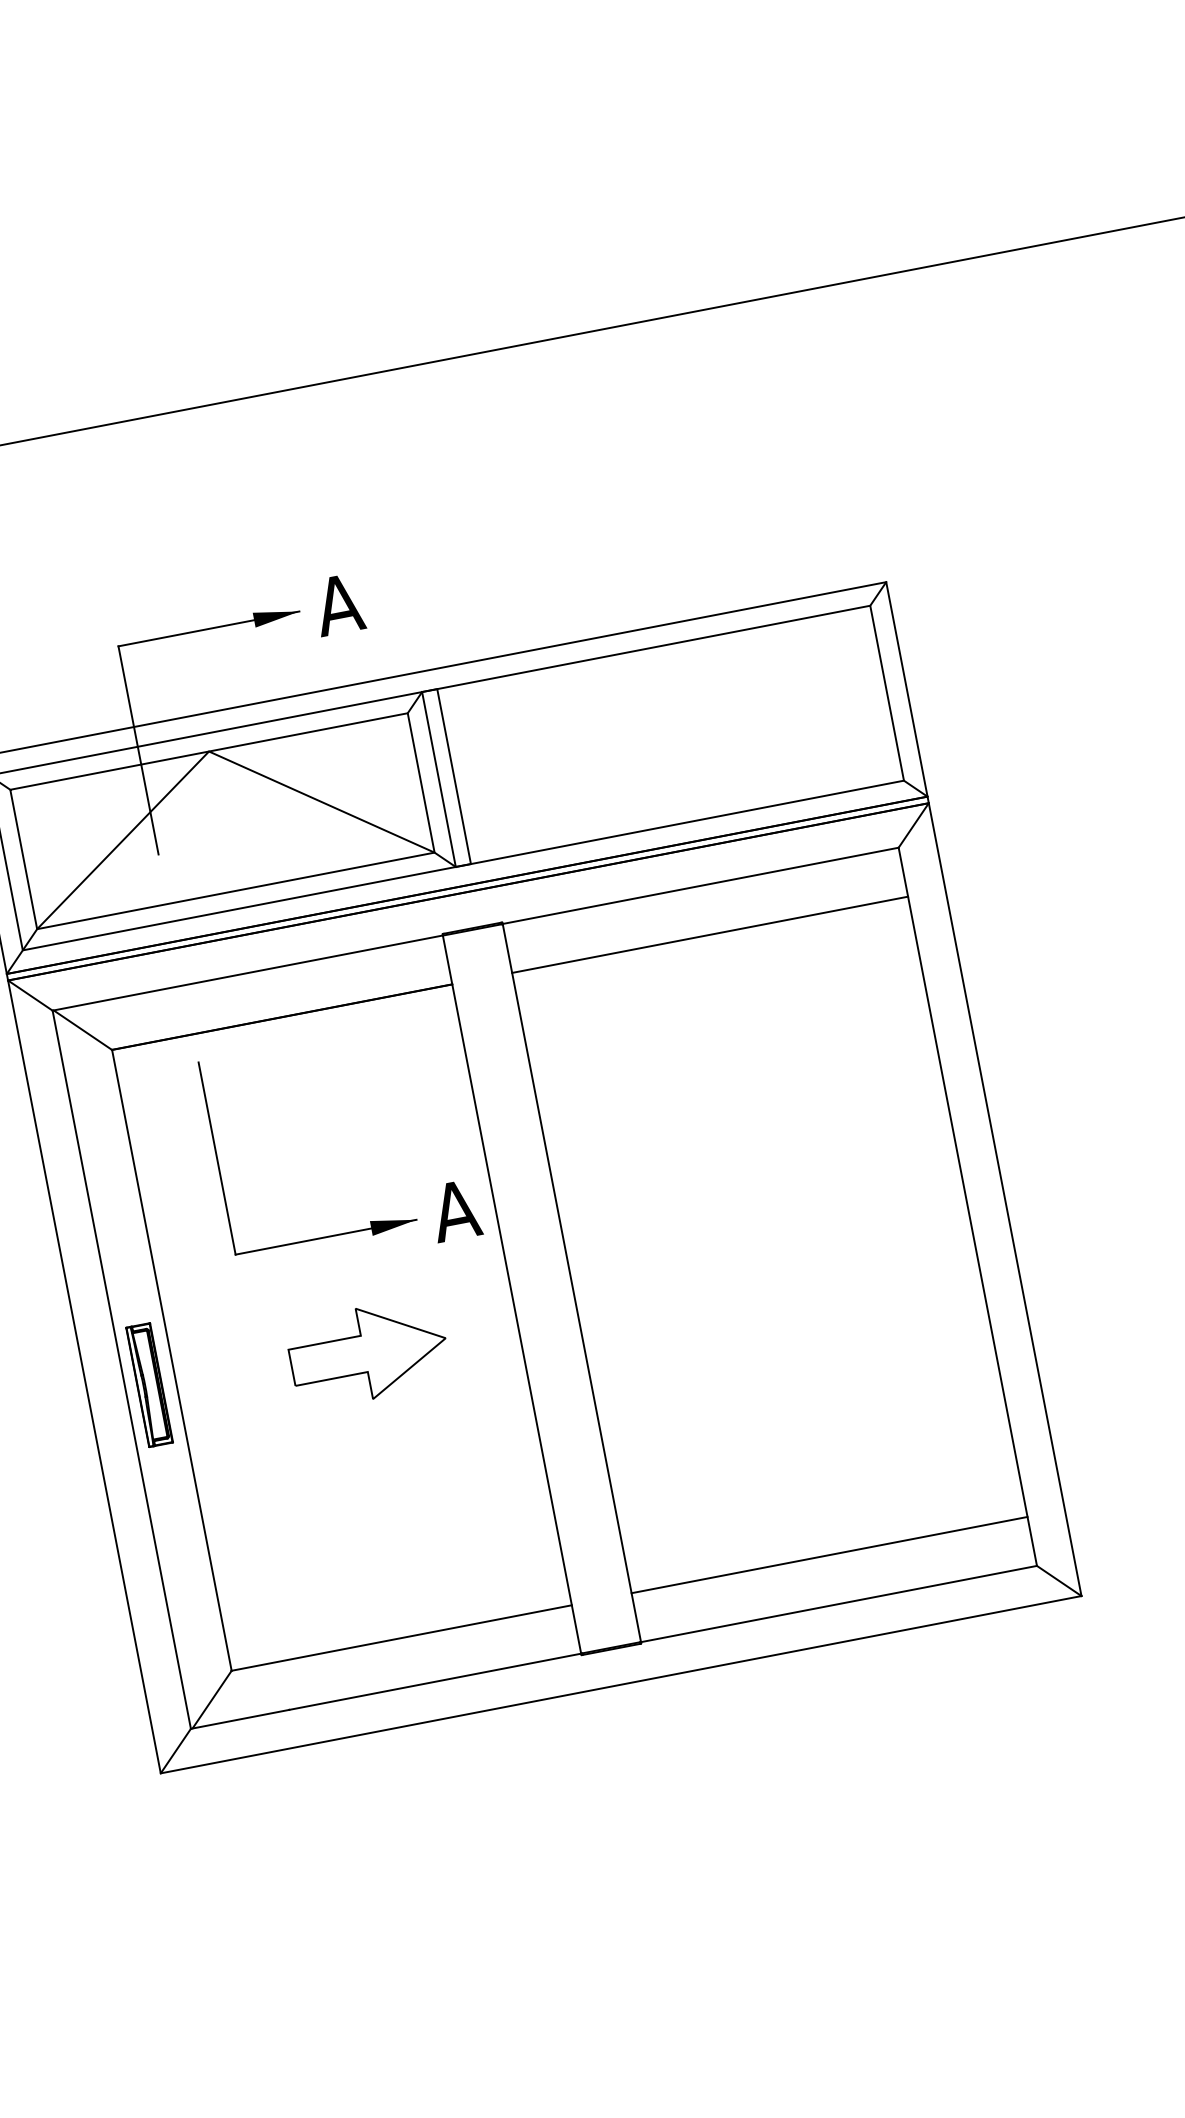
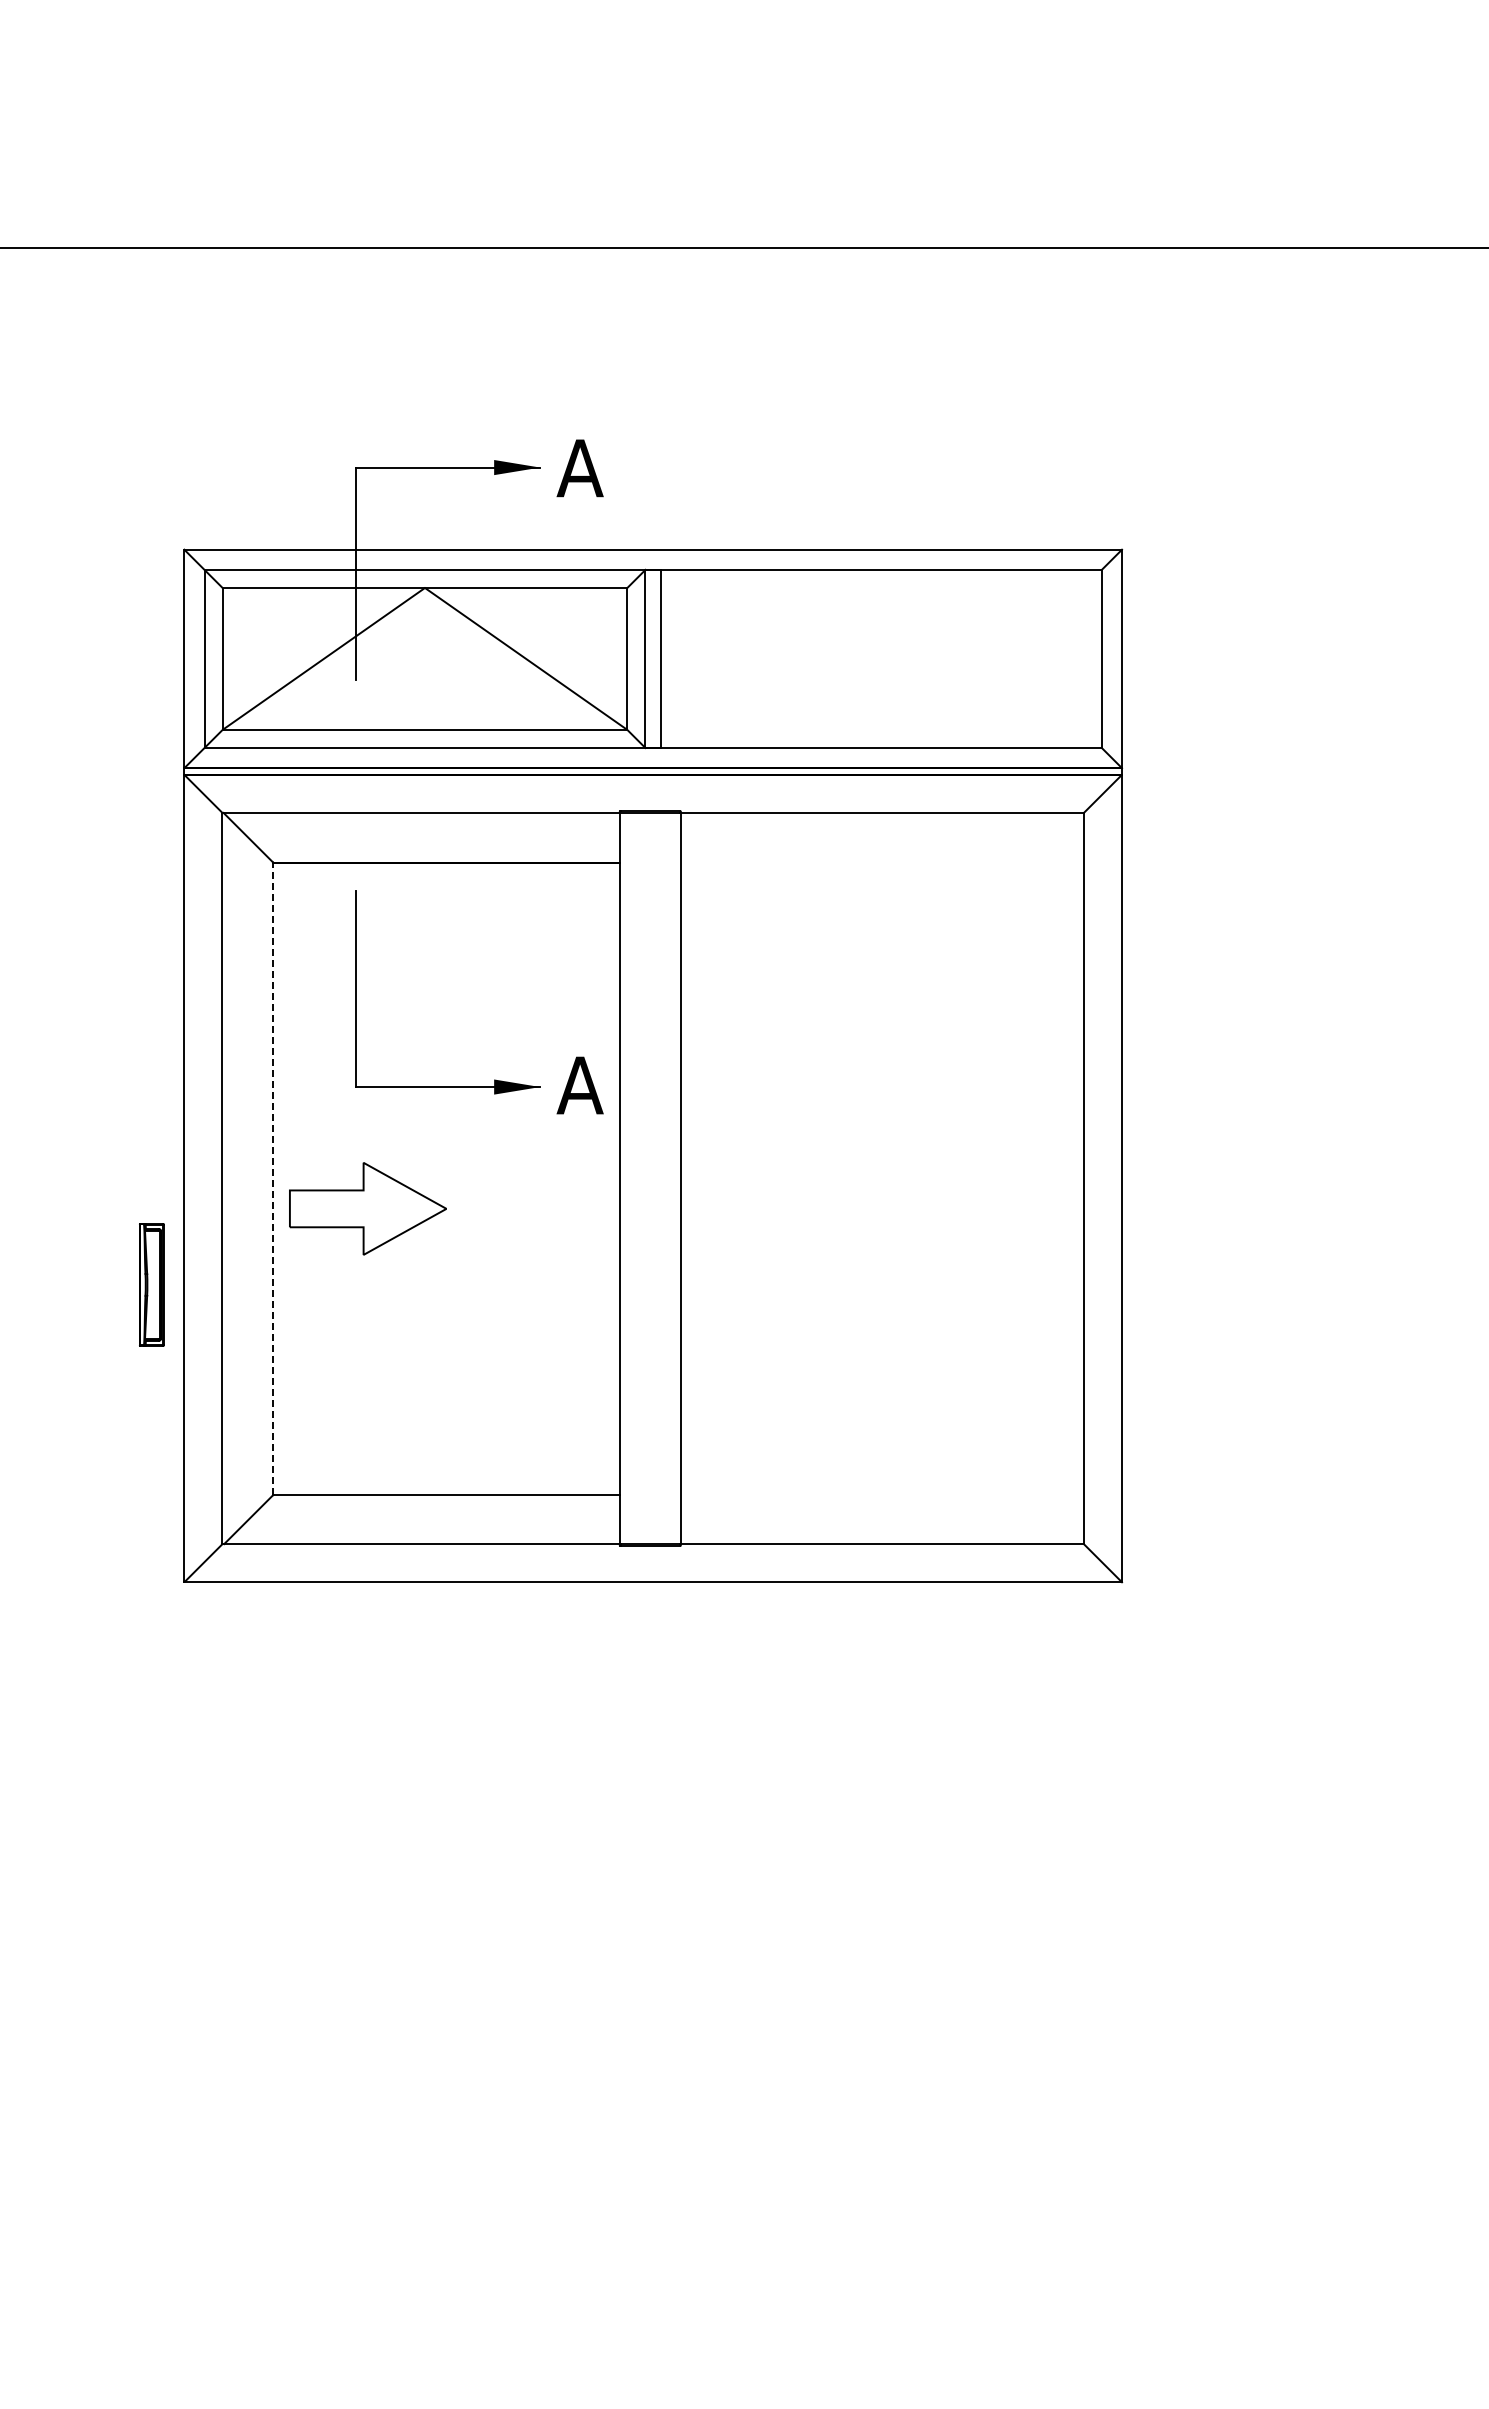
line: (709, 934) -> (881, 862), removed
part: (368, 1352) -> (367, 1208), moved
line: (171, 1360) -> (273, 1178), solid -> dashed
part: (149, 1384) -> (151, 1284), moved
line: (828, 1555) -> (881, 1494), removed

